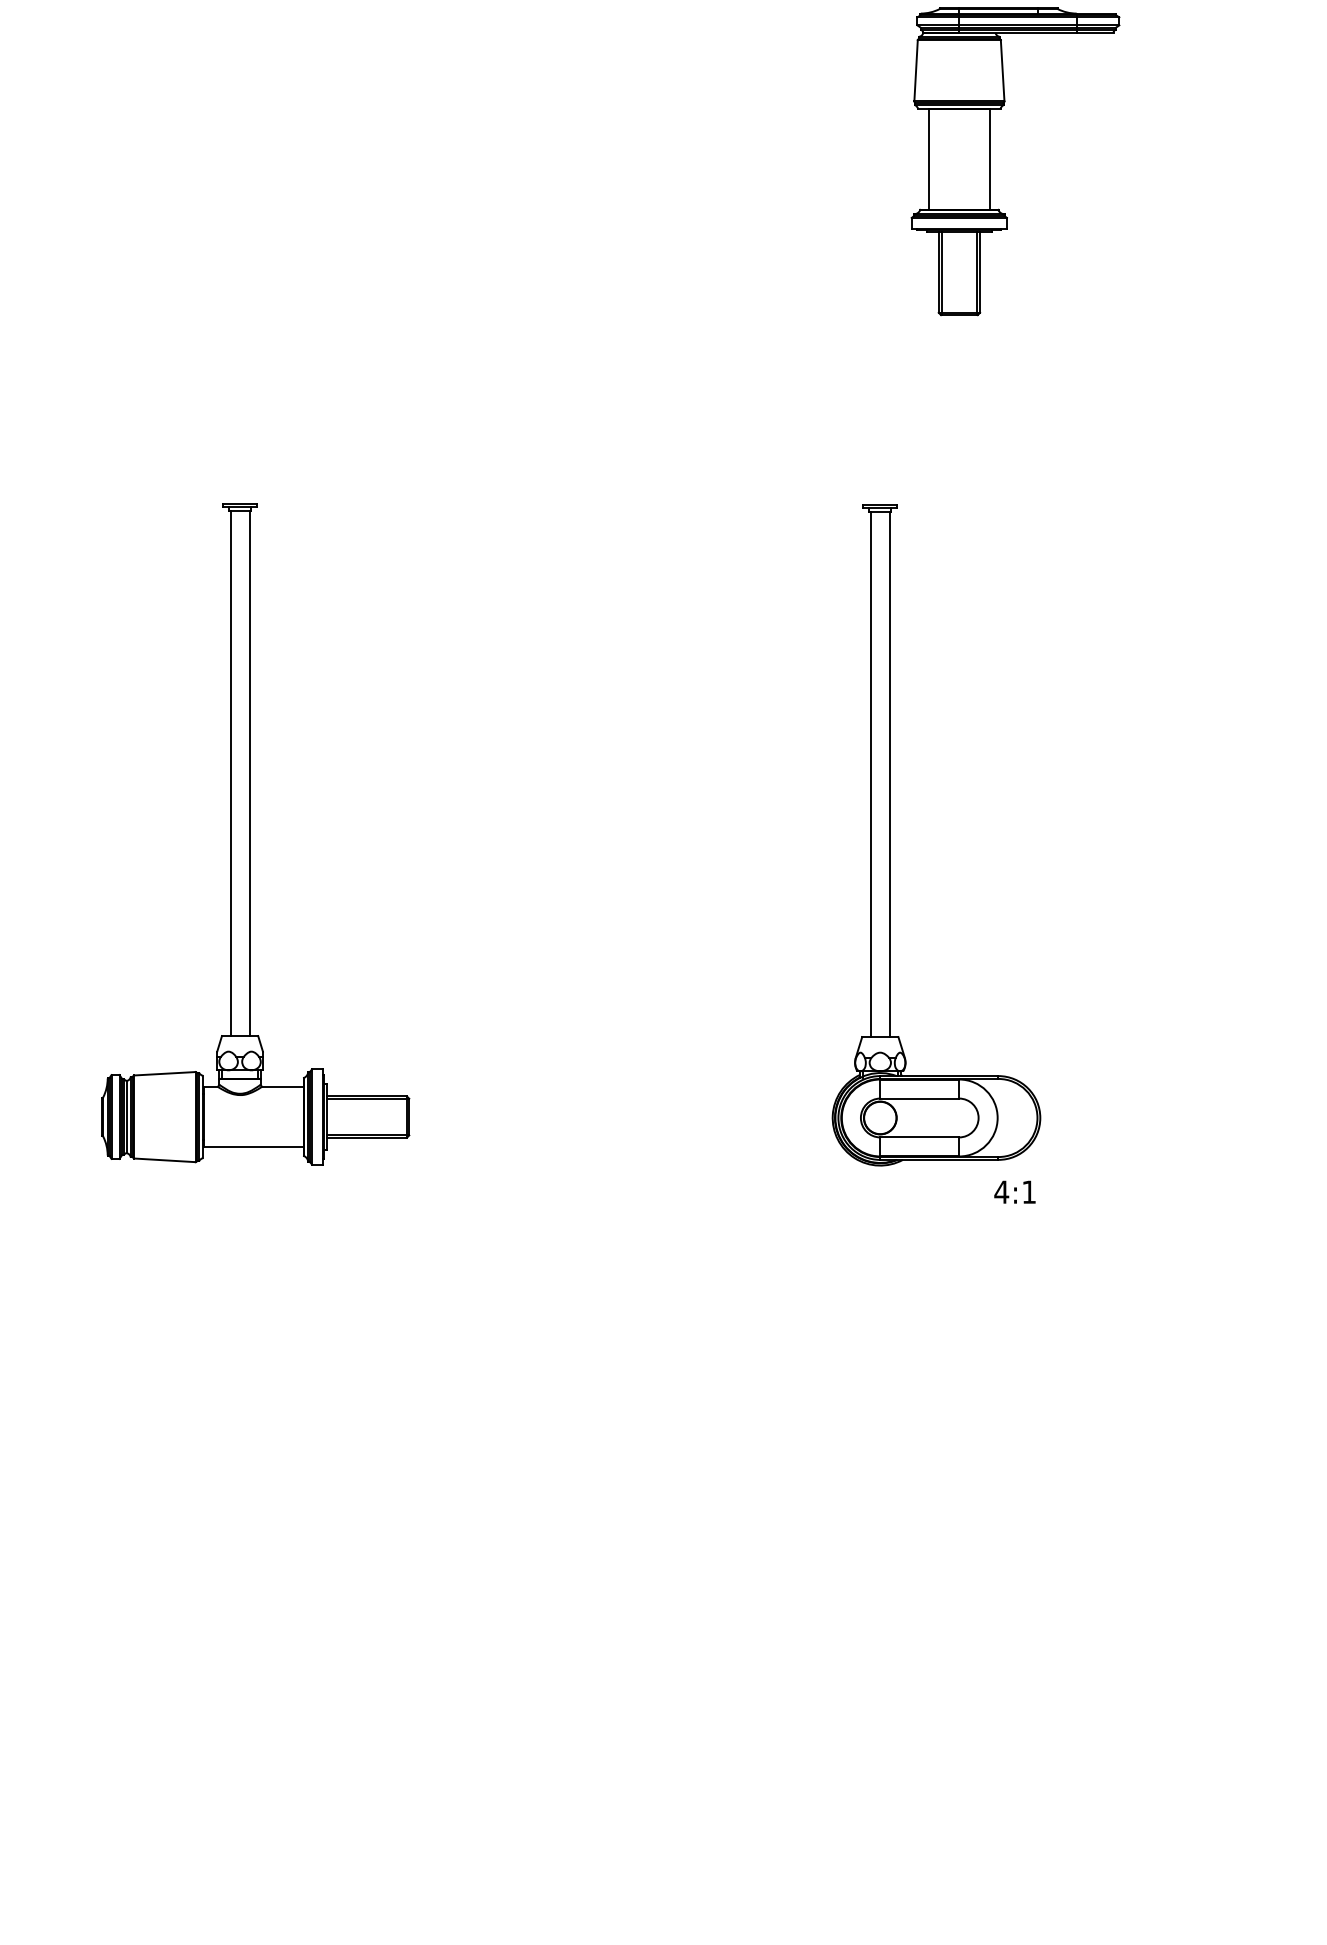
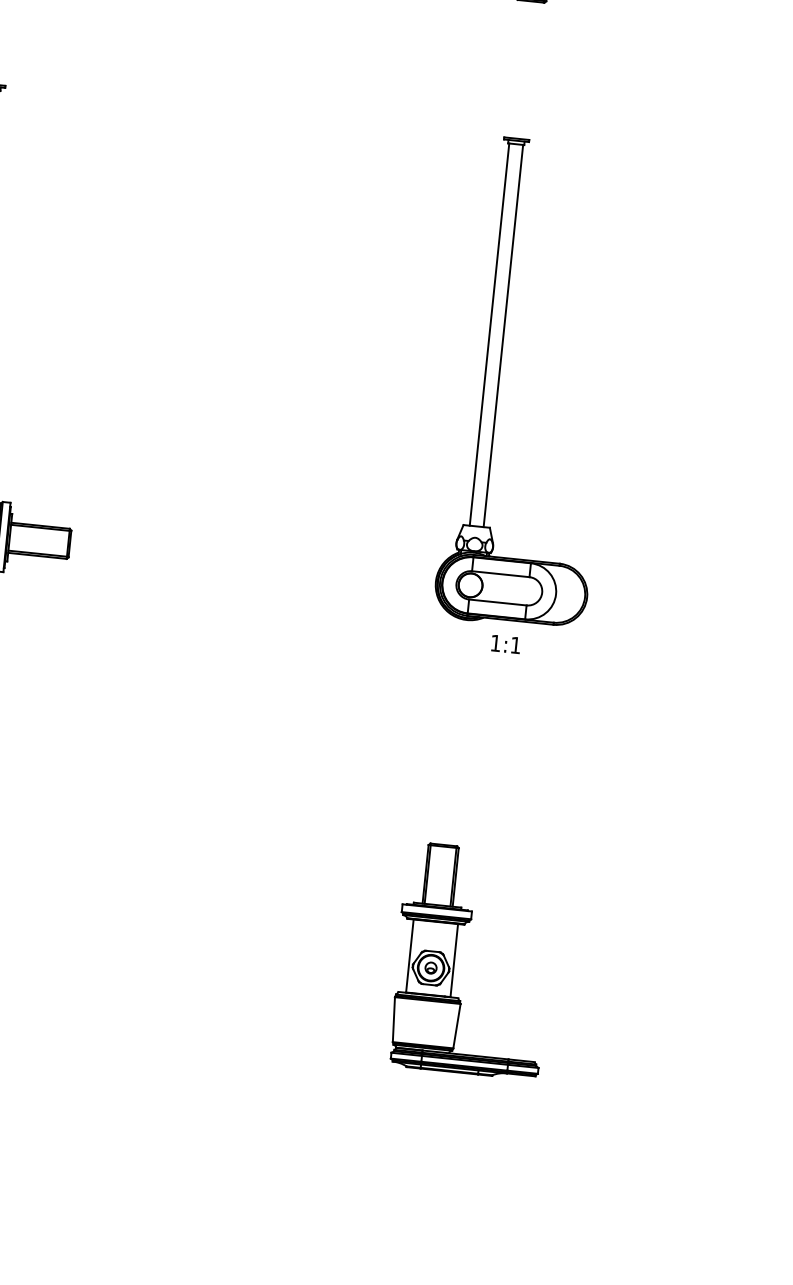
part: (890, 835) -> (499, 380), moved
text: (1001, 1191) -> (495, 642), 4:1 -> 1:1
part: (990, 1626) -> (454, 958), added

